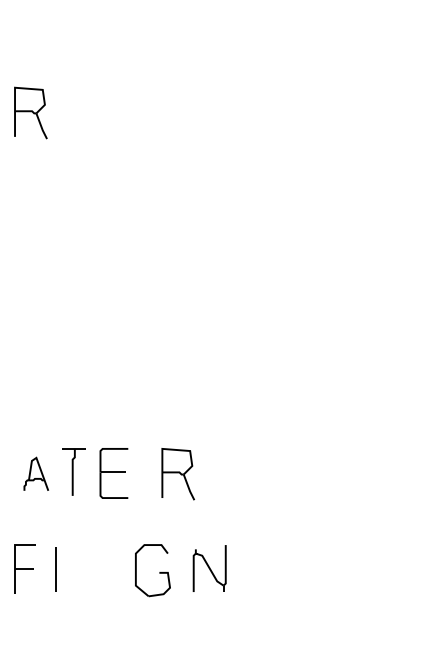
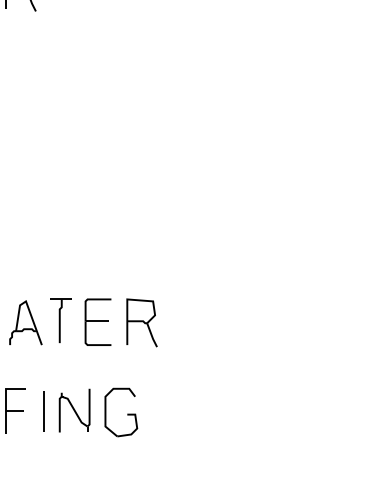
part: (36, 473) -> (26, 322), size x1.43
part: (177, 474) -> (141, 323), moved
part: (209, 568) -> (74, 410), moved
part: (159, 572) -> (127, 414), moved

